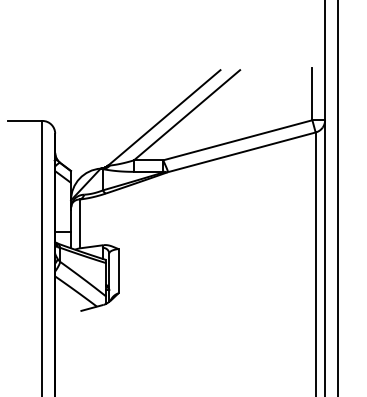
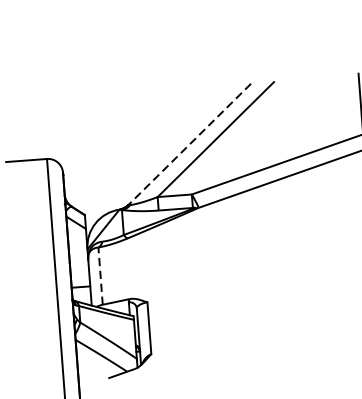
line: (164, 117) -> (189, 144), solid -> dashed
line: (80, 223) -> (100, 275), solid -> dashed

